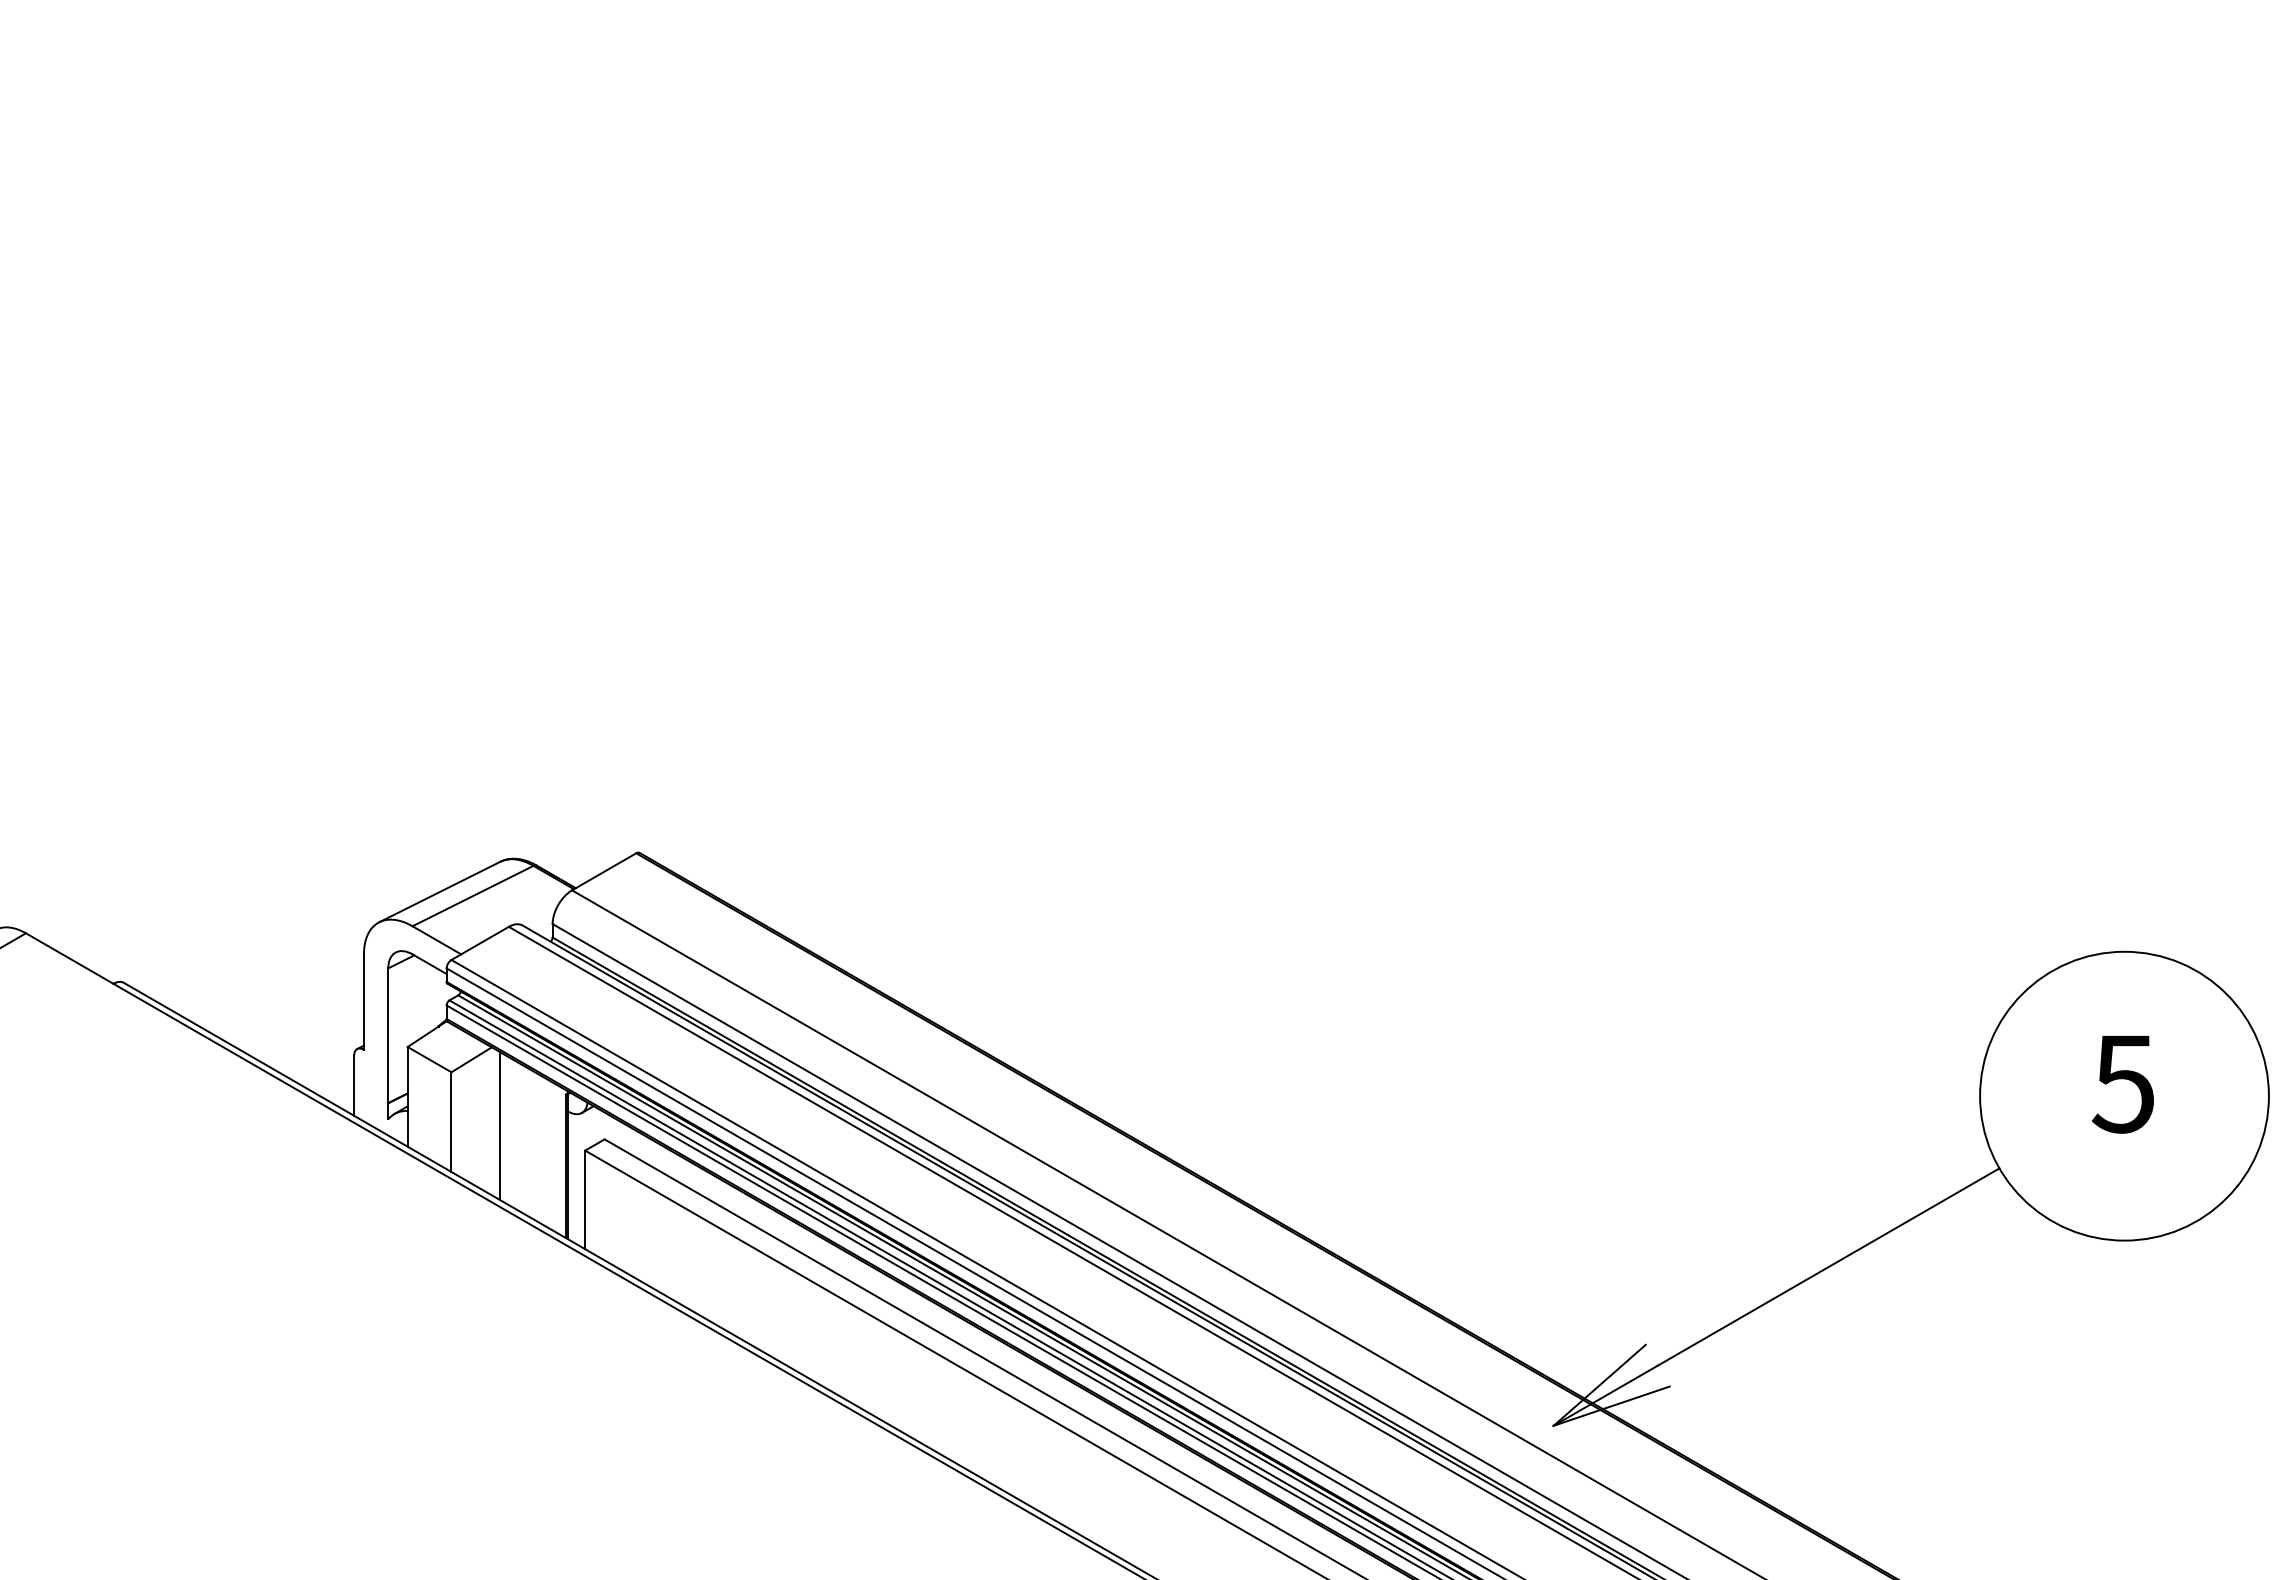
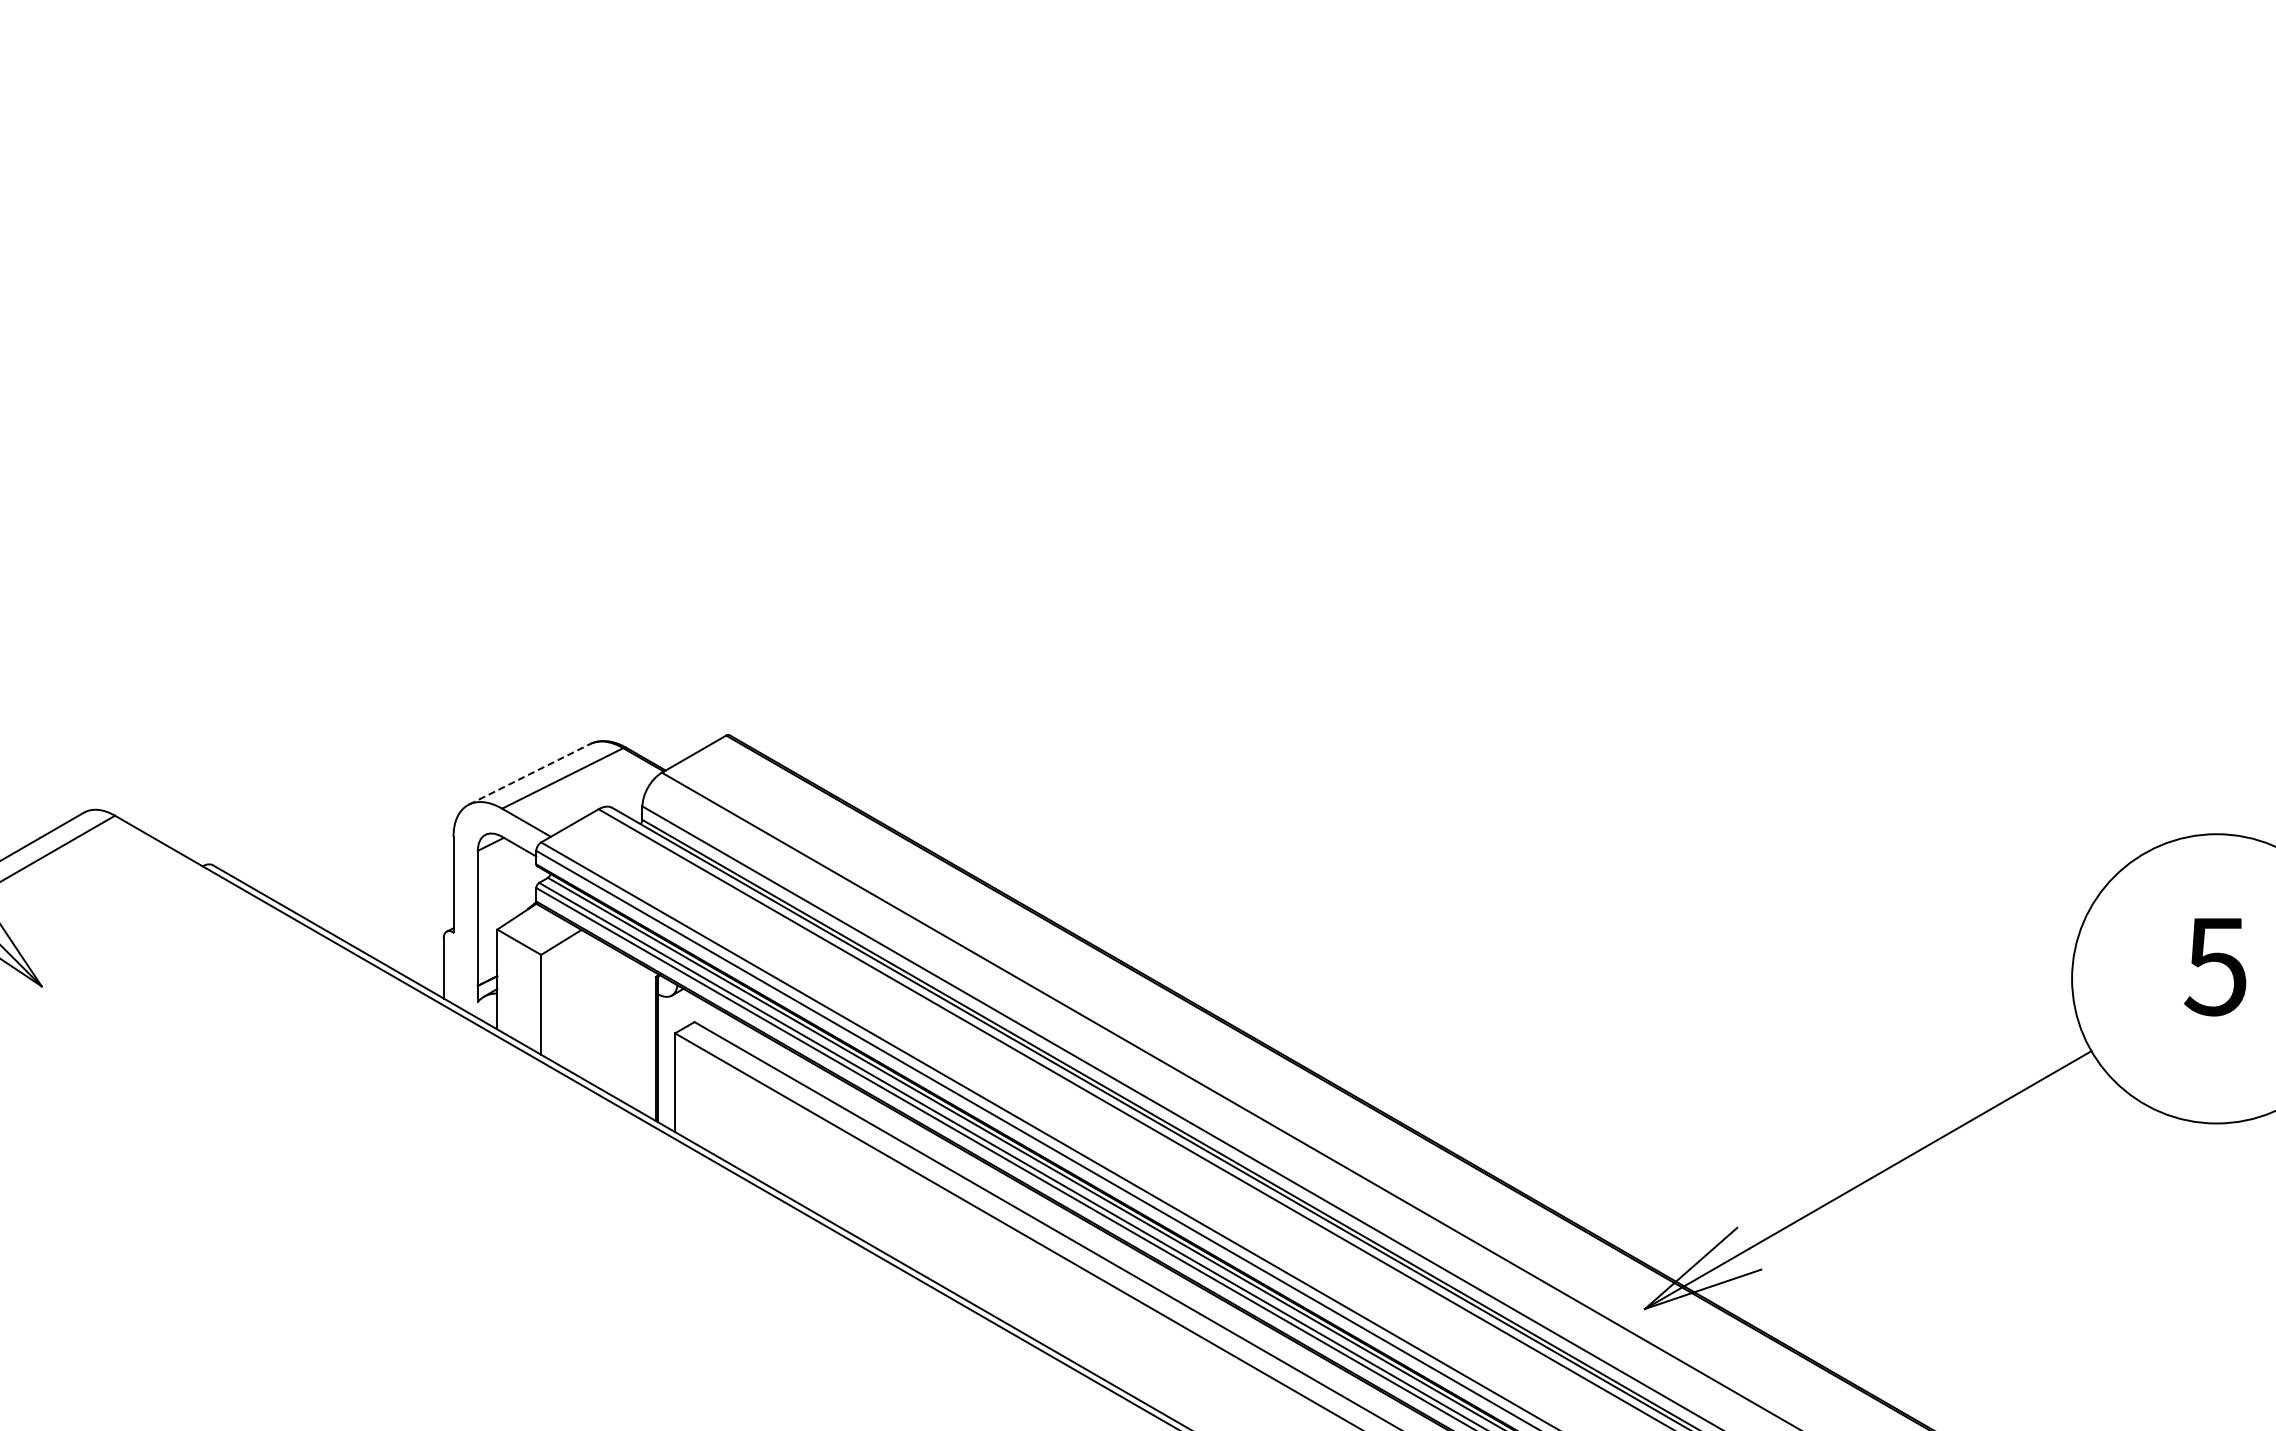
line: (439, 891) -> (529, 773), solid -> dashed
line: (500, 1126) -> (590, 1009), removed

